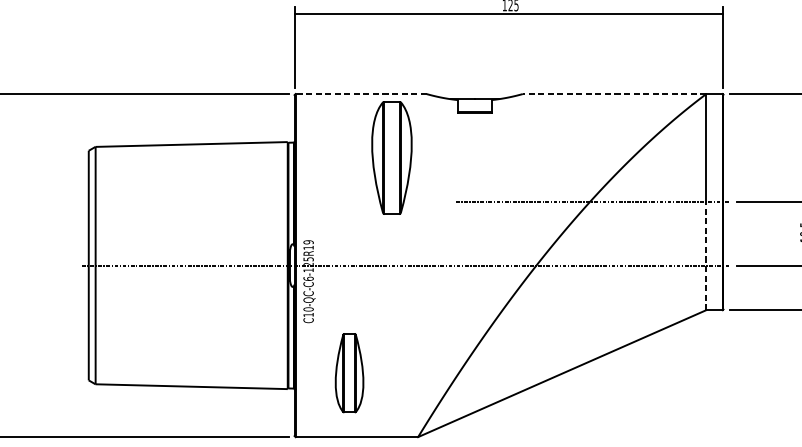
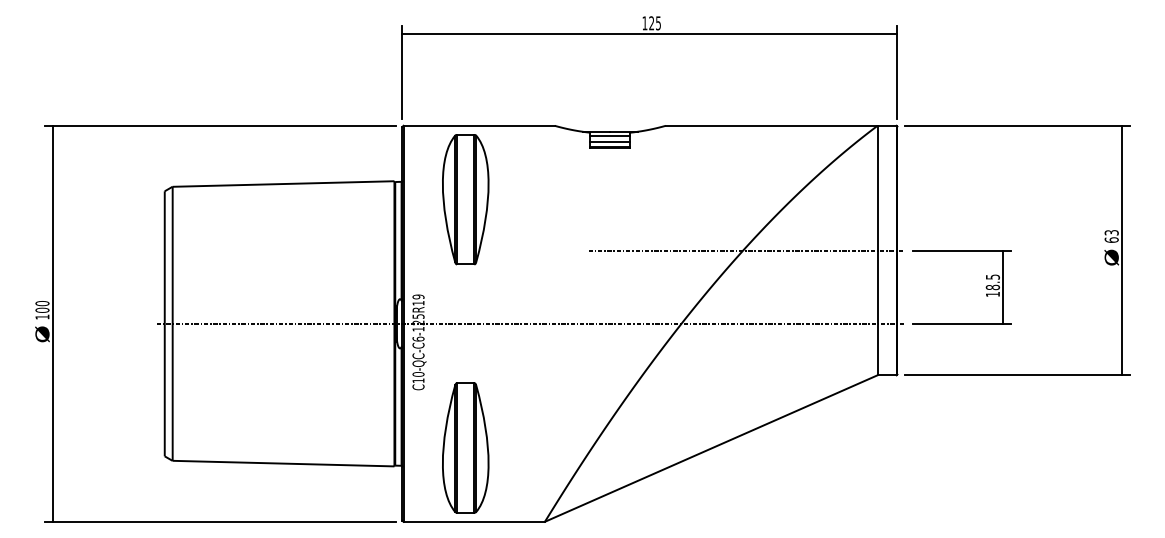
line: (361, 93) -> (479, 125), dashed -> solid
line: (614, 93) -> (771, 125), dashed -> solid
line: (474, 103) -> (610, 136), added
line: (474, 107) -> (610, 141), added
part: (391, 157) -> (465, 199), moved
line: (706, 255) -> (877, 312), dashed -> solid
part: (349, 372) -> (465, 447), size x1.43

